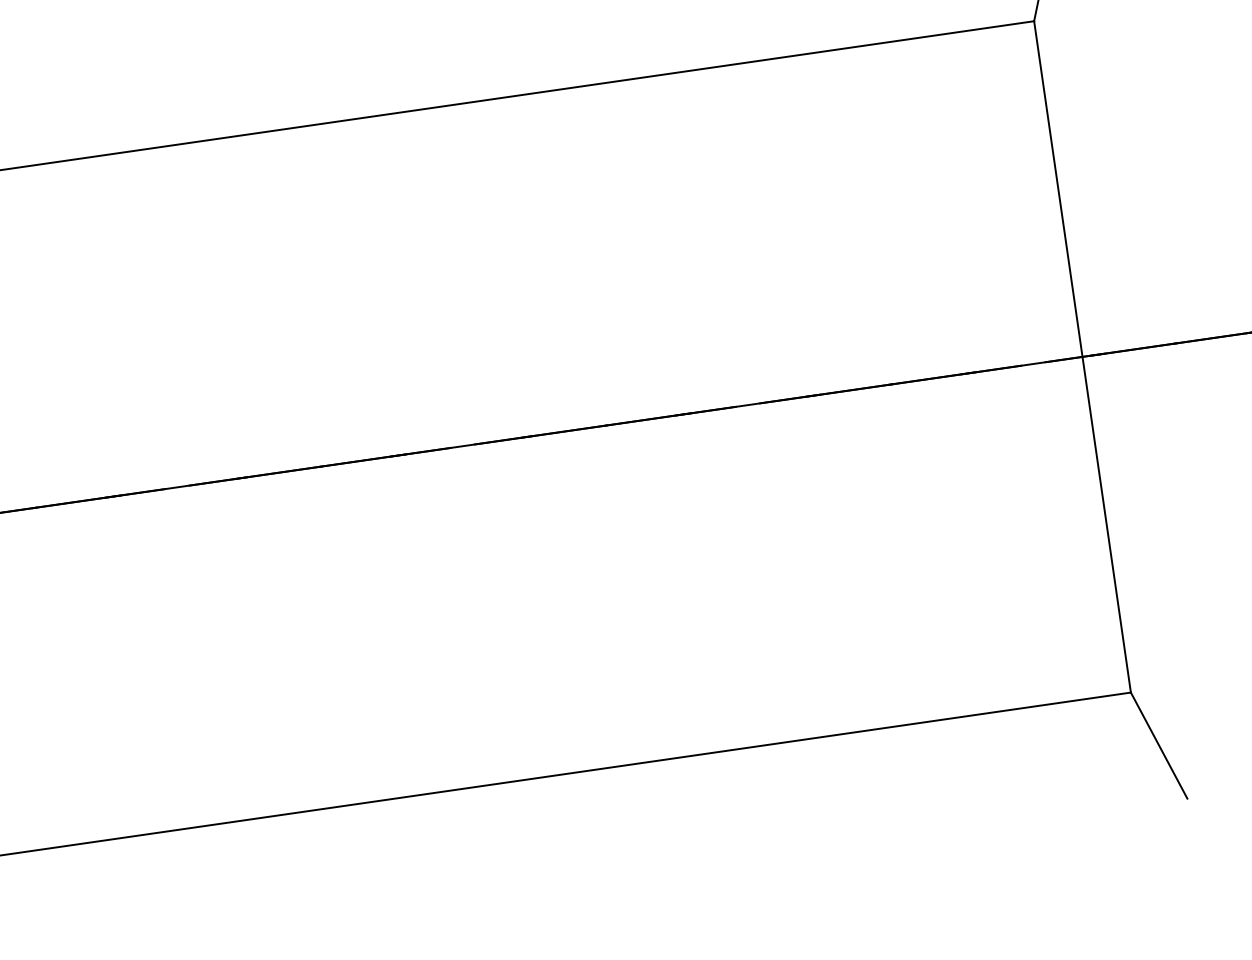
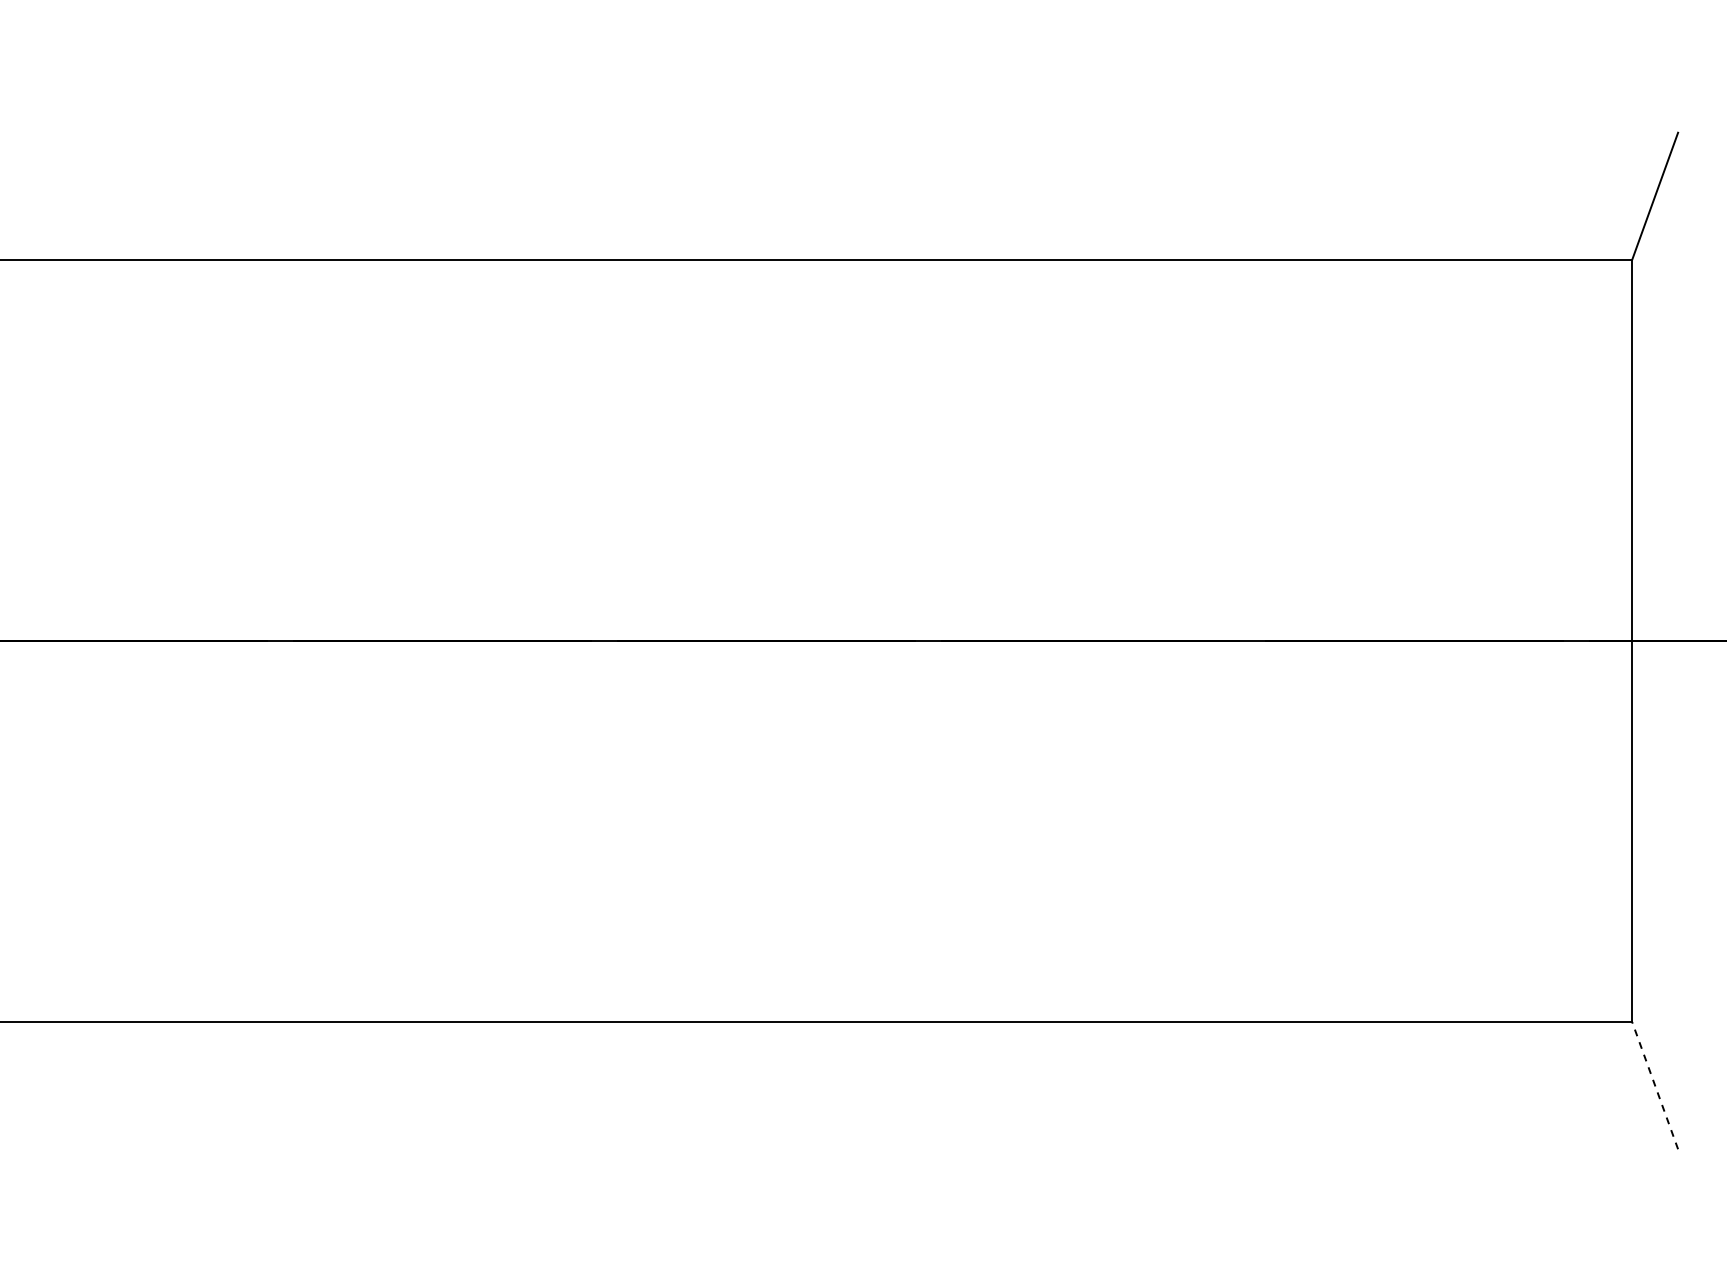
line: (1159, 745) -> (1655, 1085), solid -> dashed

